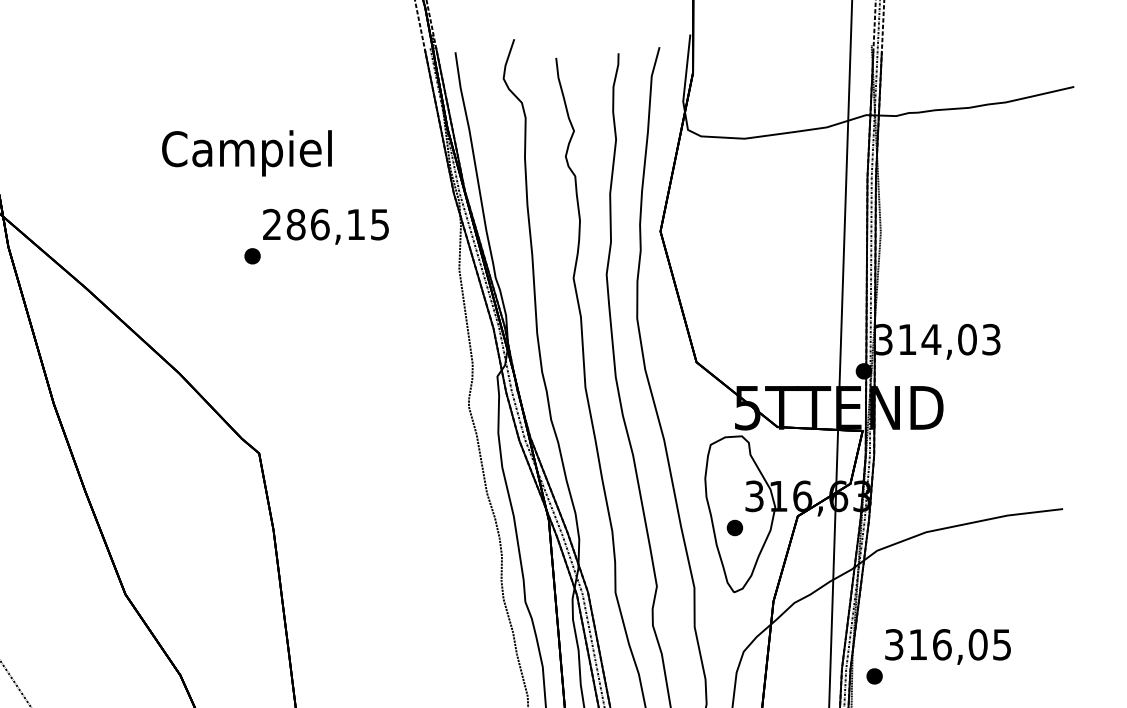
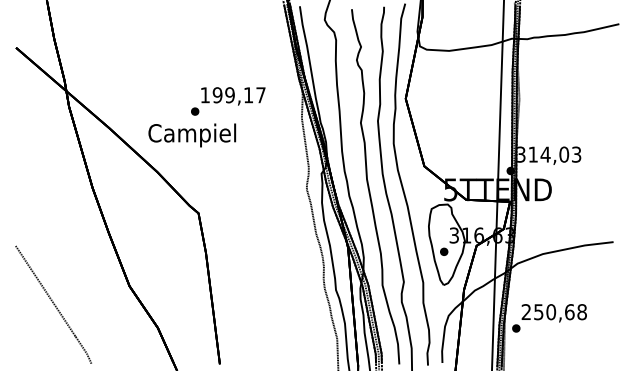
text: (247, 153) -> (192, 135), moved
text: (324, 225) -> (232, 95), 286,15 -> 199,17
text: (946, 645) -> (553, 312), 316,05 -> 250,68

